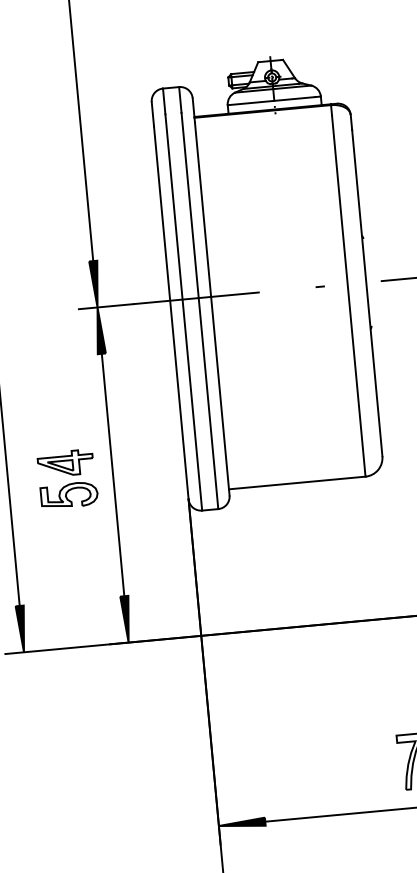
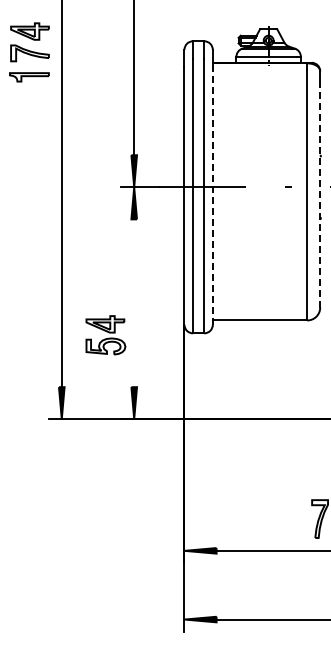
line: (367, 292) -> (320, 194), solid -> dashed
line: (211, 308) -> (212, 195), solid -> dashed
line: (113, 475) -> (134, 303), removed
part: (67, 479) -> (105, 335), moved

